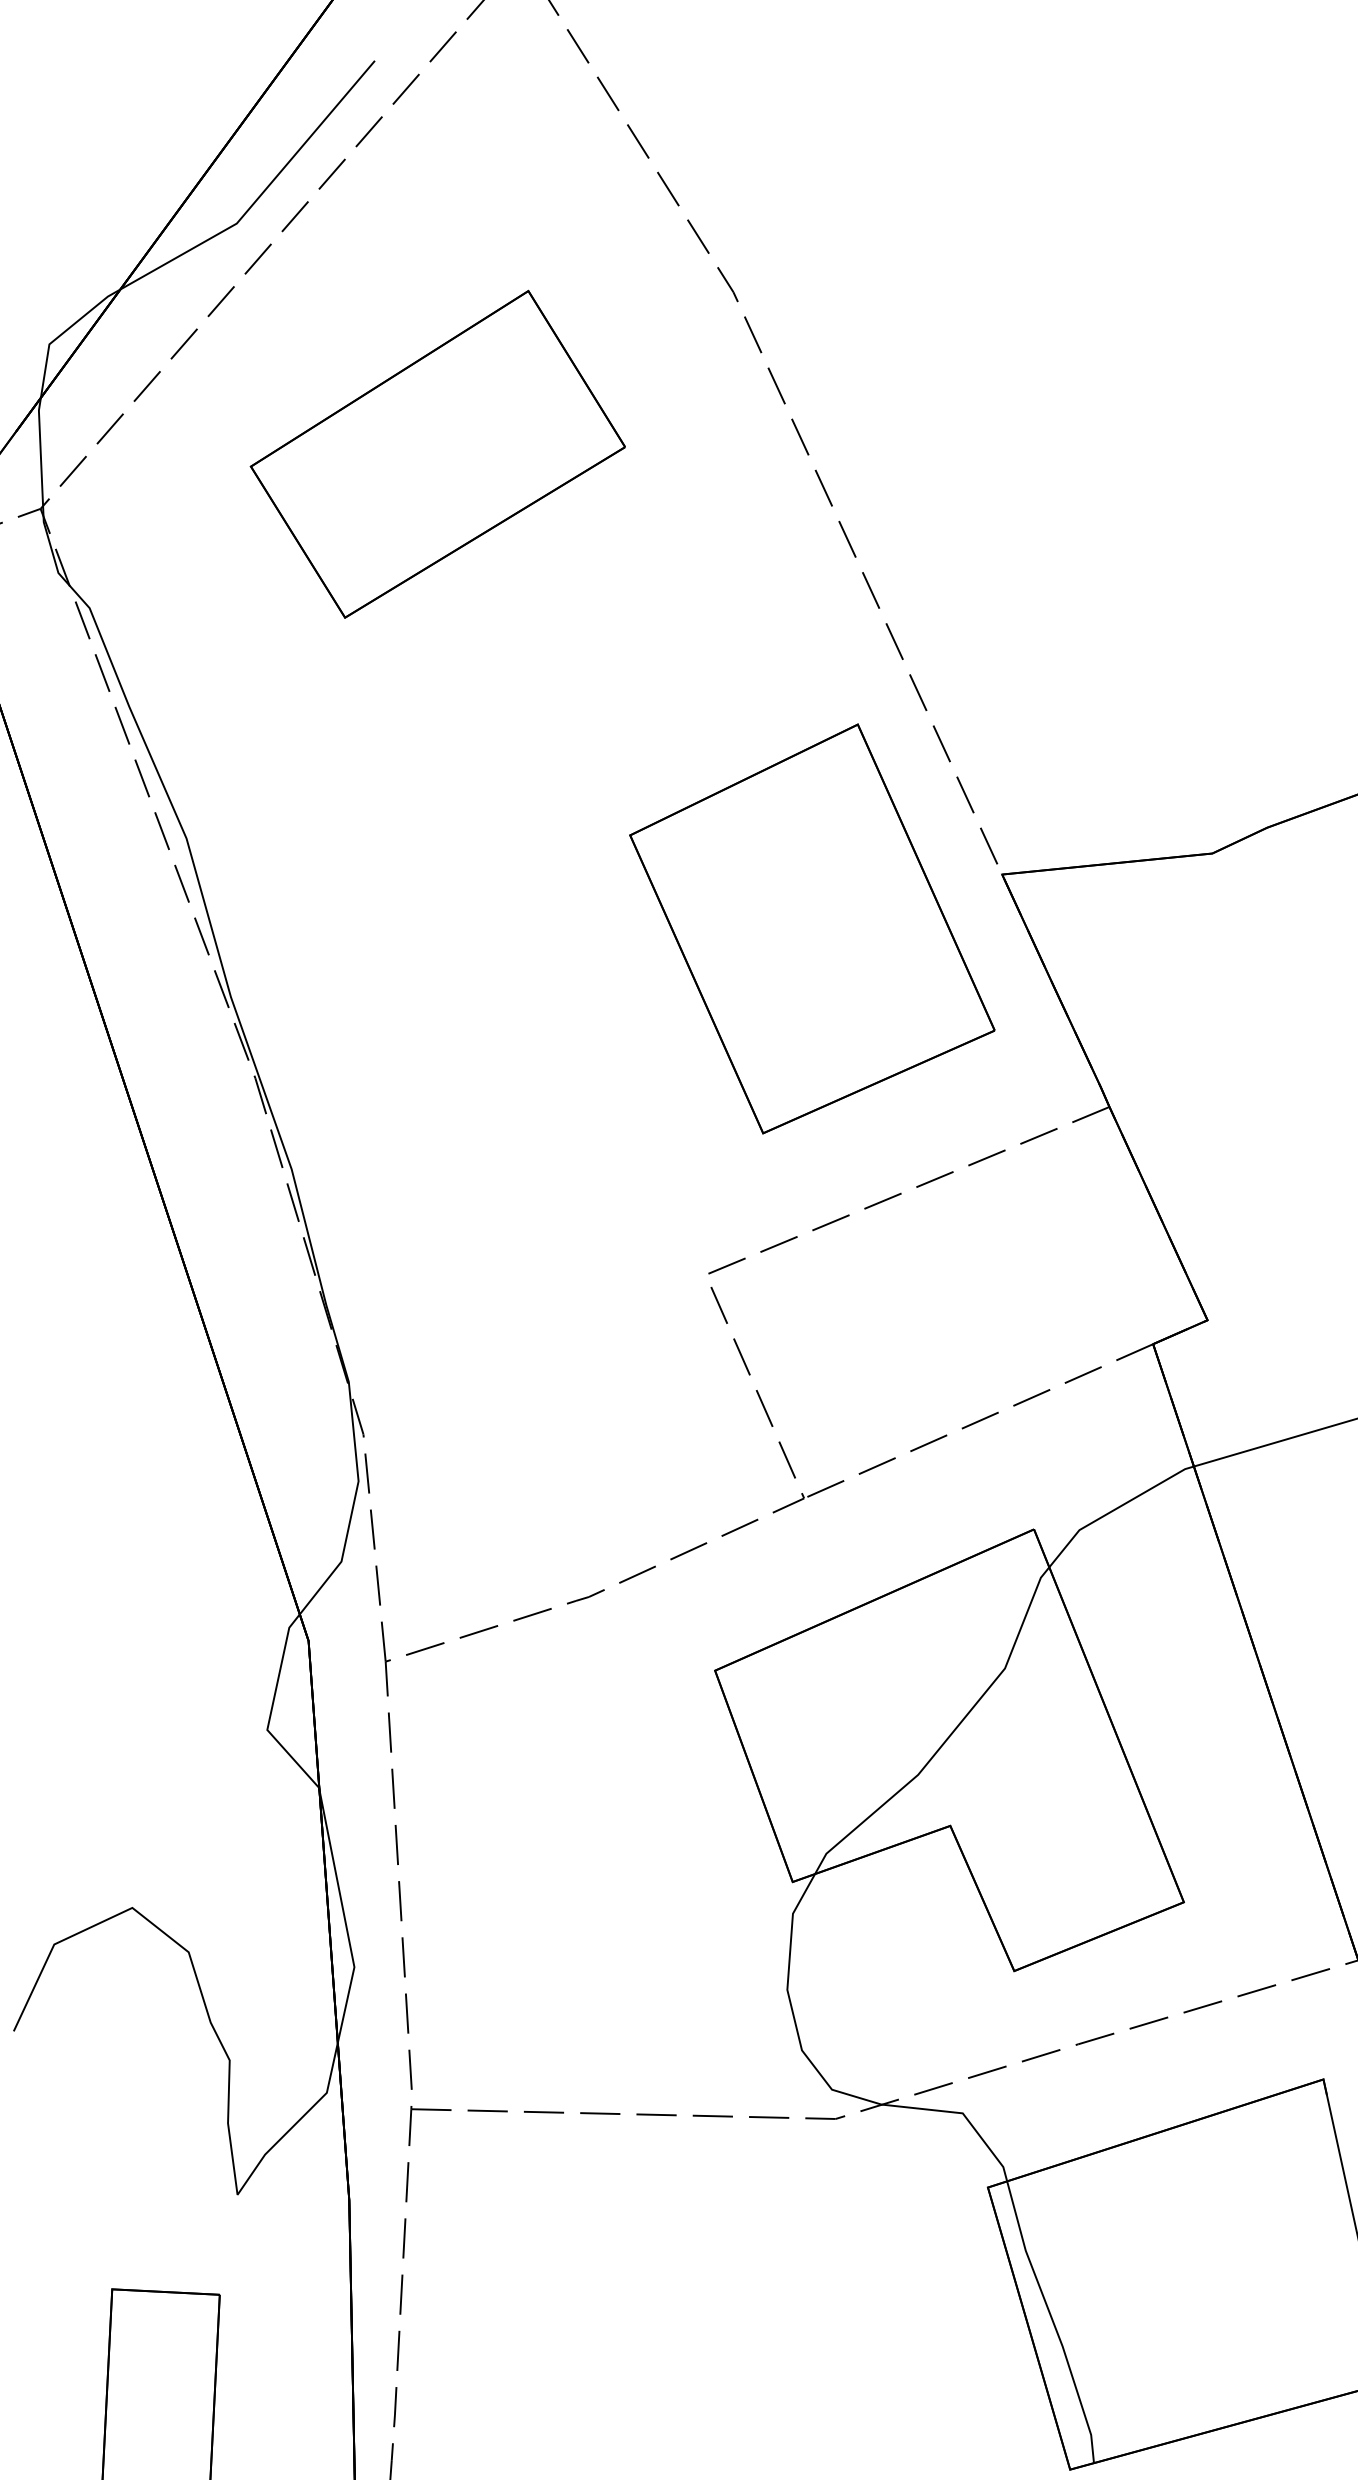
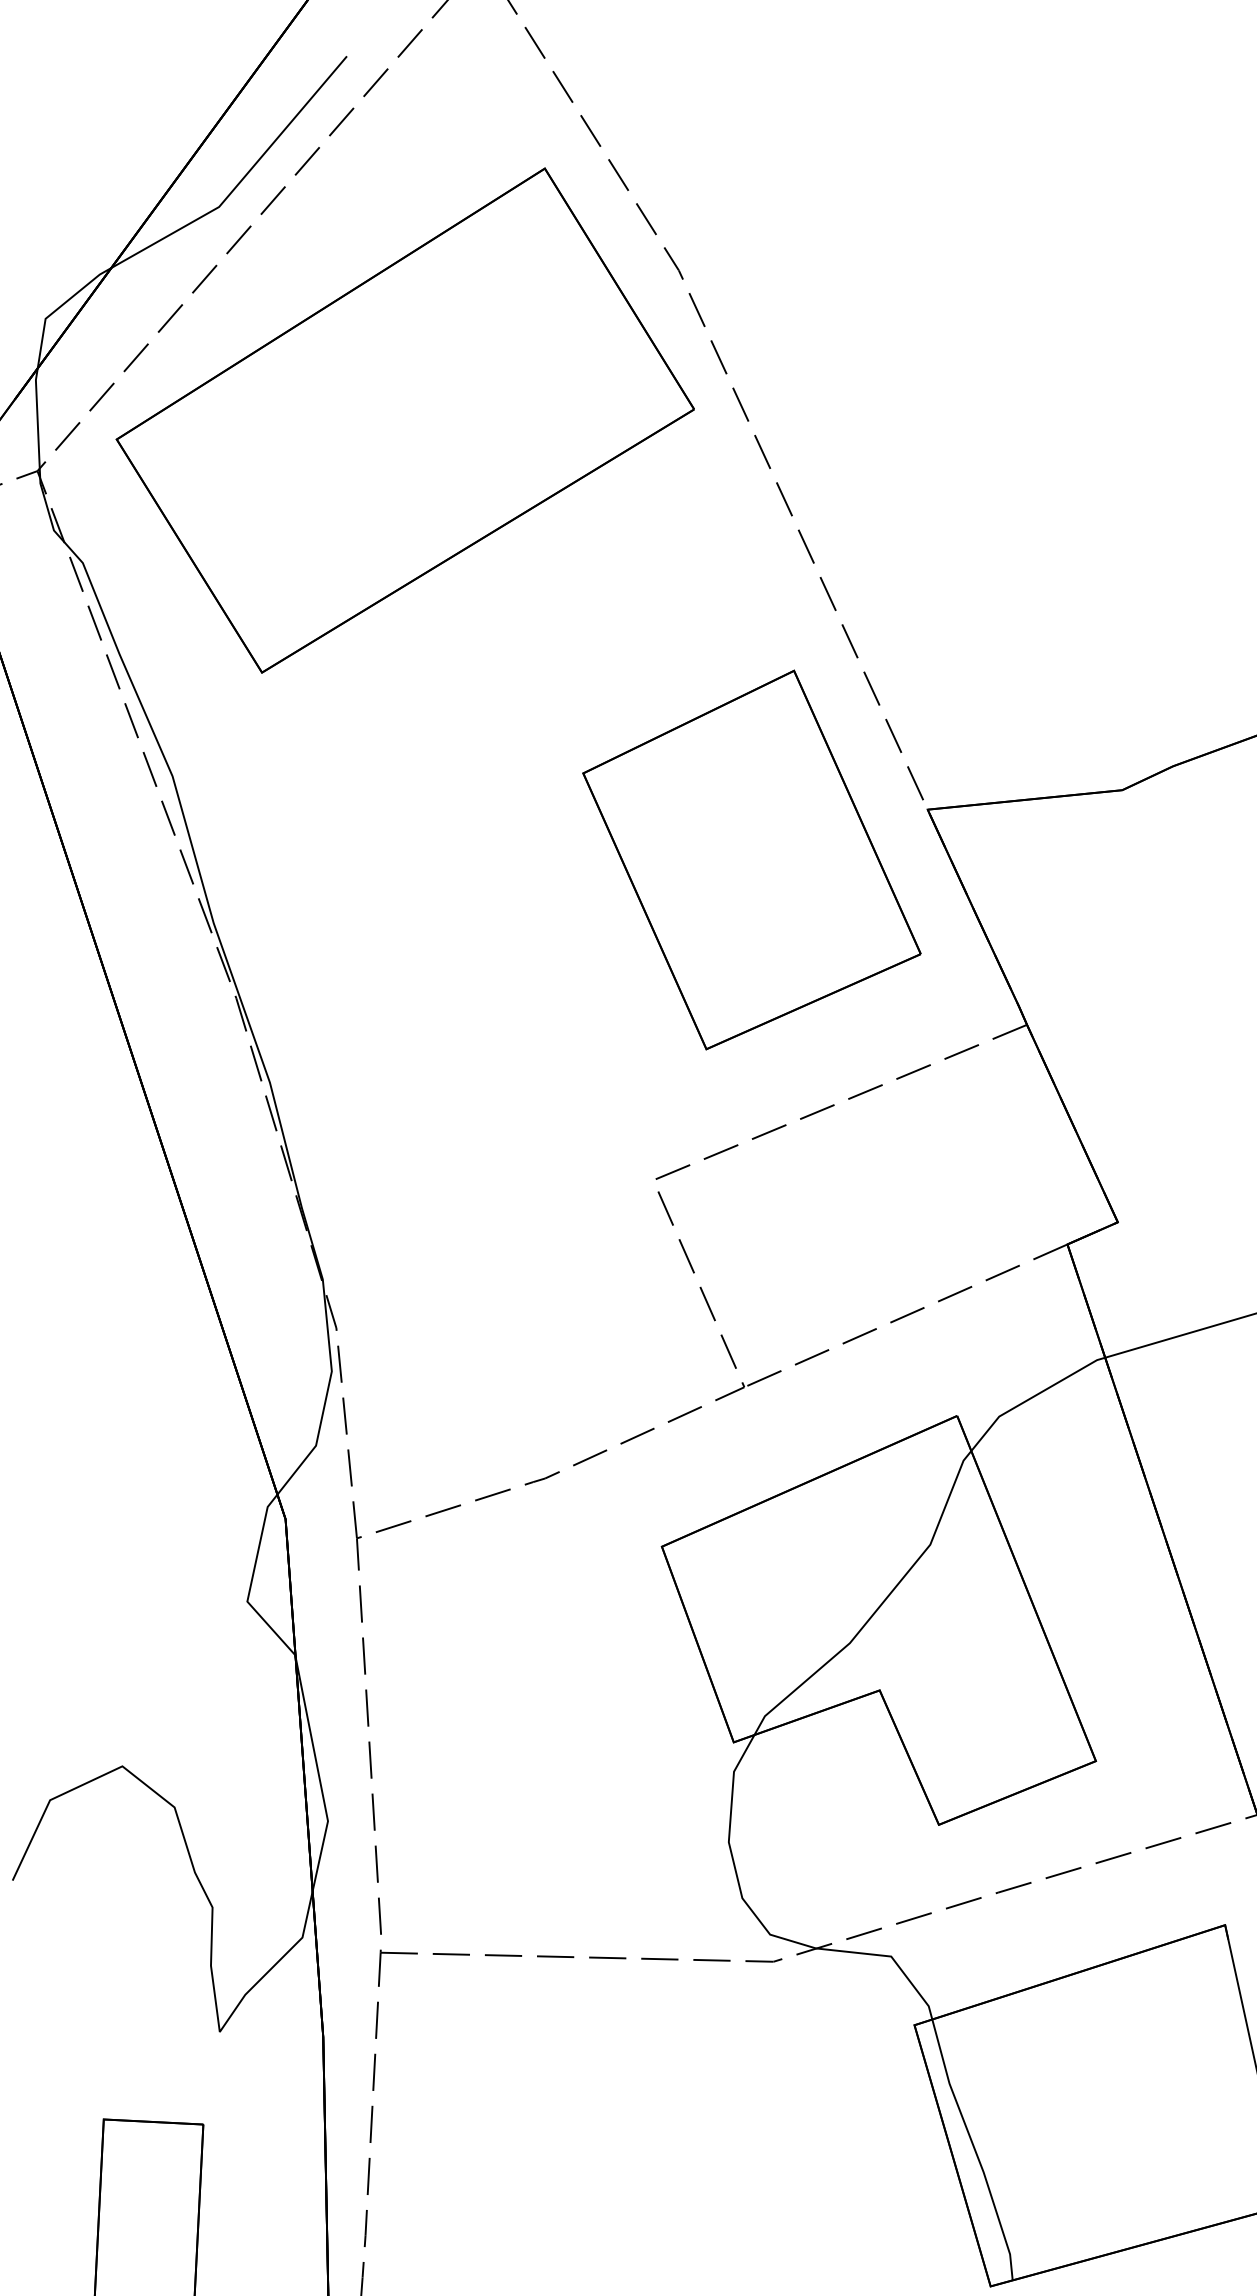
part: (437, 454) -> (404, 420), size x1.67

